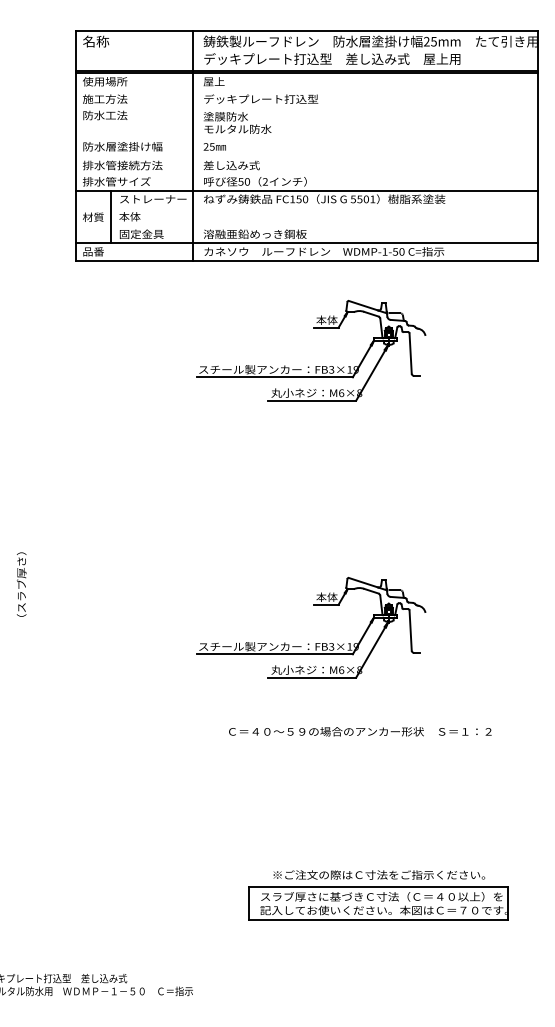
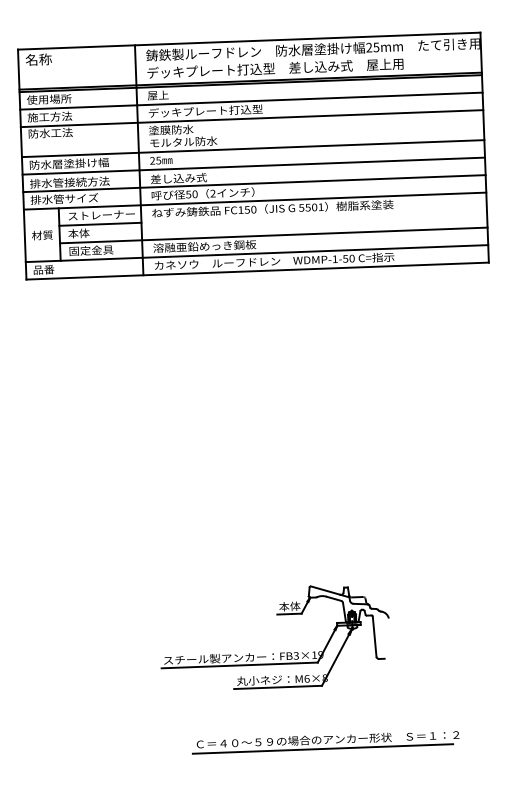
line: (306, 90) -> (250, 100), added
line: (306, 108) -> (251, 118), added
line: (306, 138) -> (252, 148), added
line: (306, 155) -> (253, 165), added
line: (306, 173) -> (253, 183), added
line: (151, 208) -> (100, 224), added
line: (324, 225) -> (273, 235), added
part: (308, 366) -> (262, 376), removed
line: (354, 740) -> (322, 748), added

